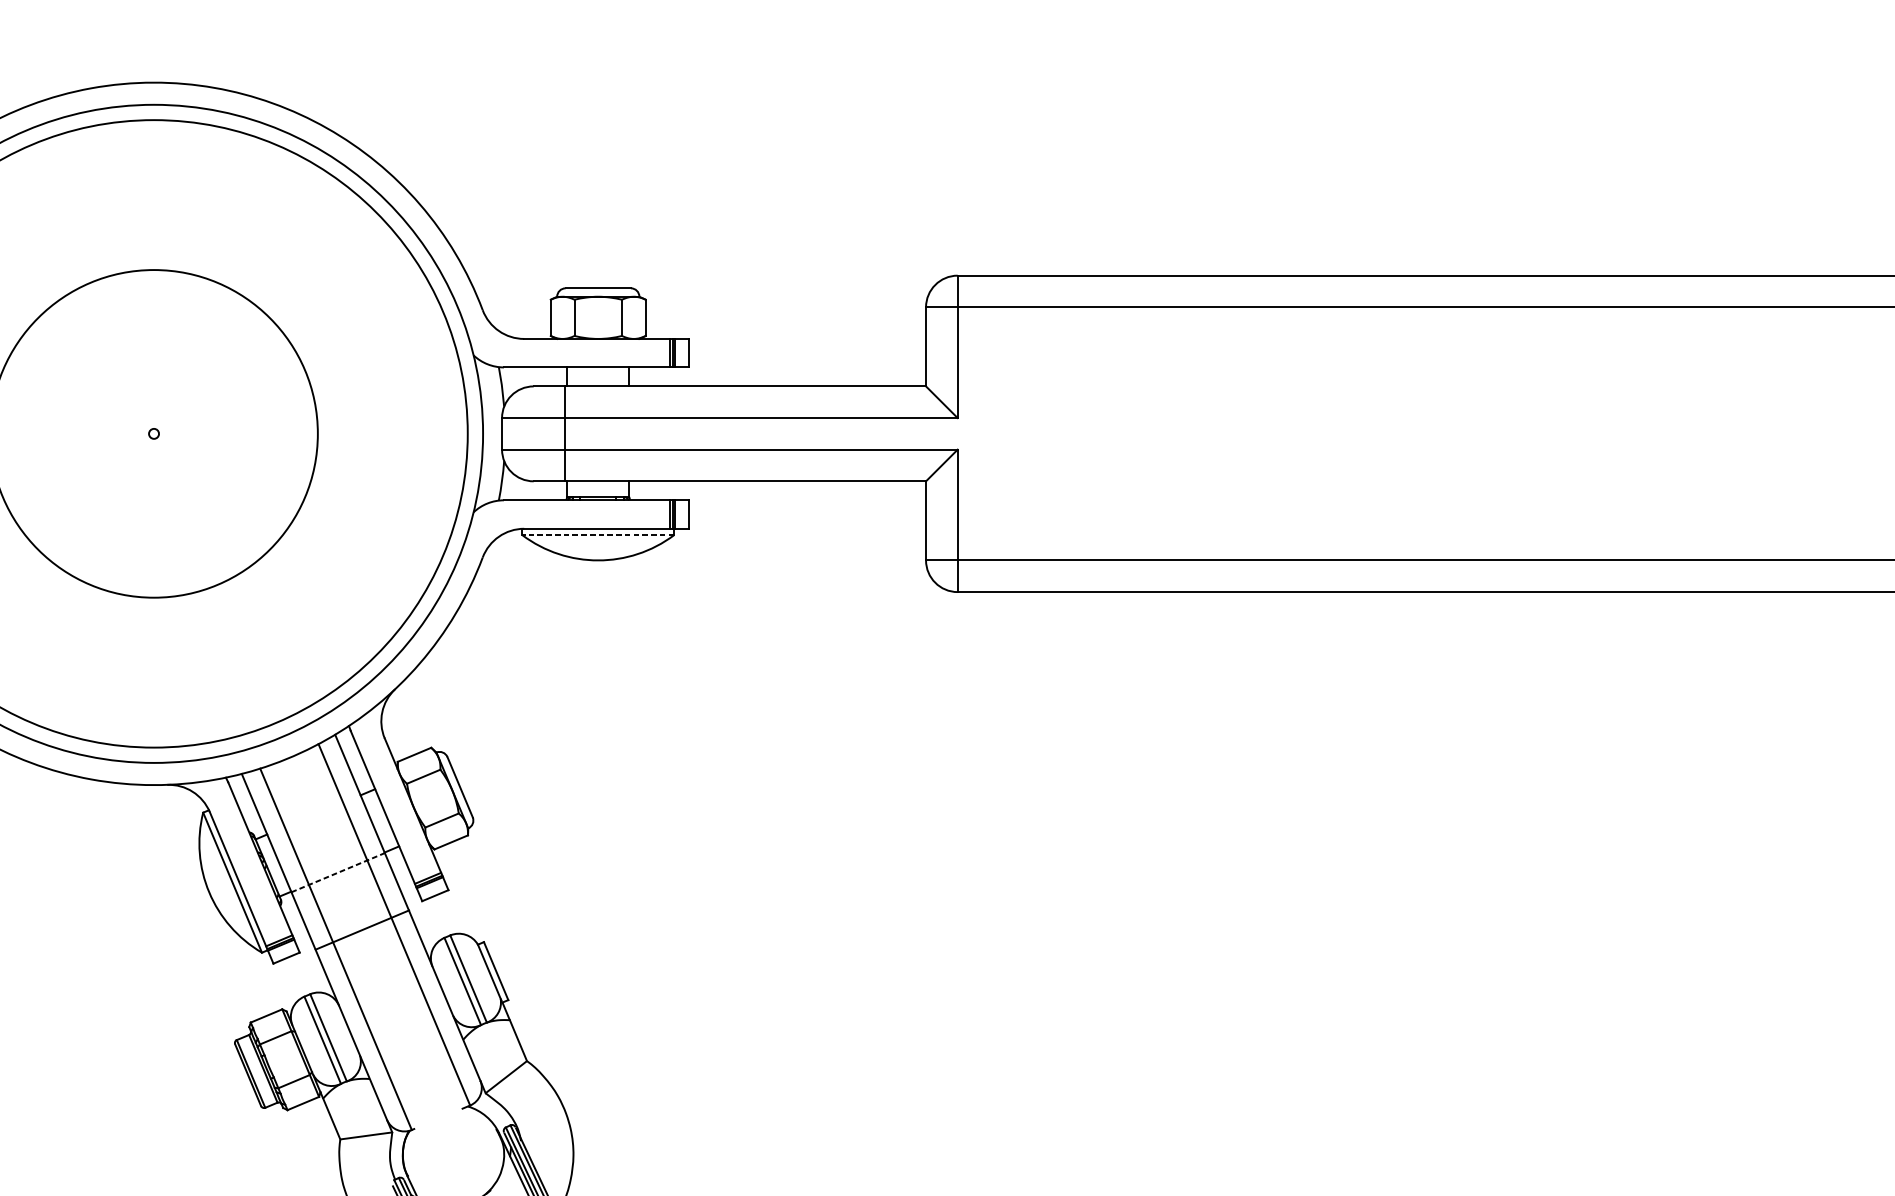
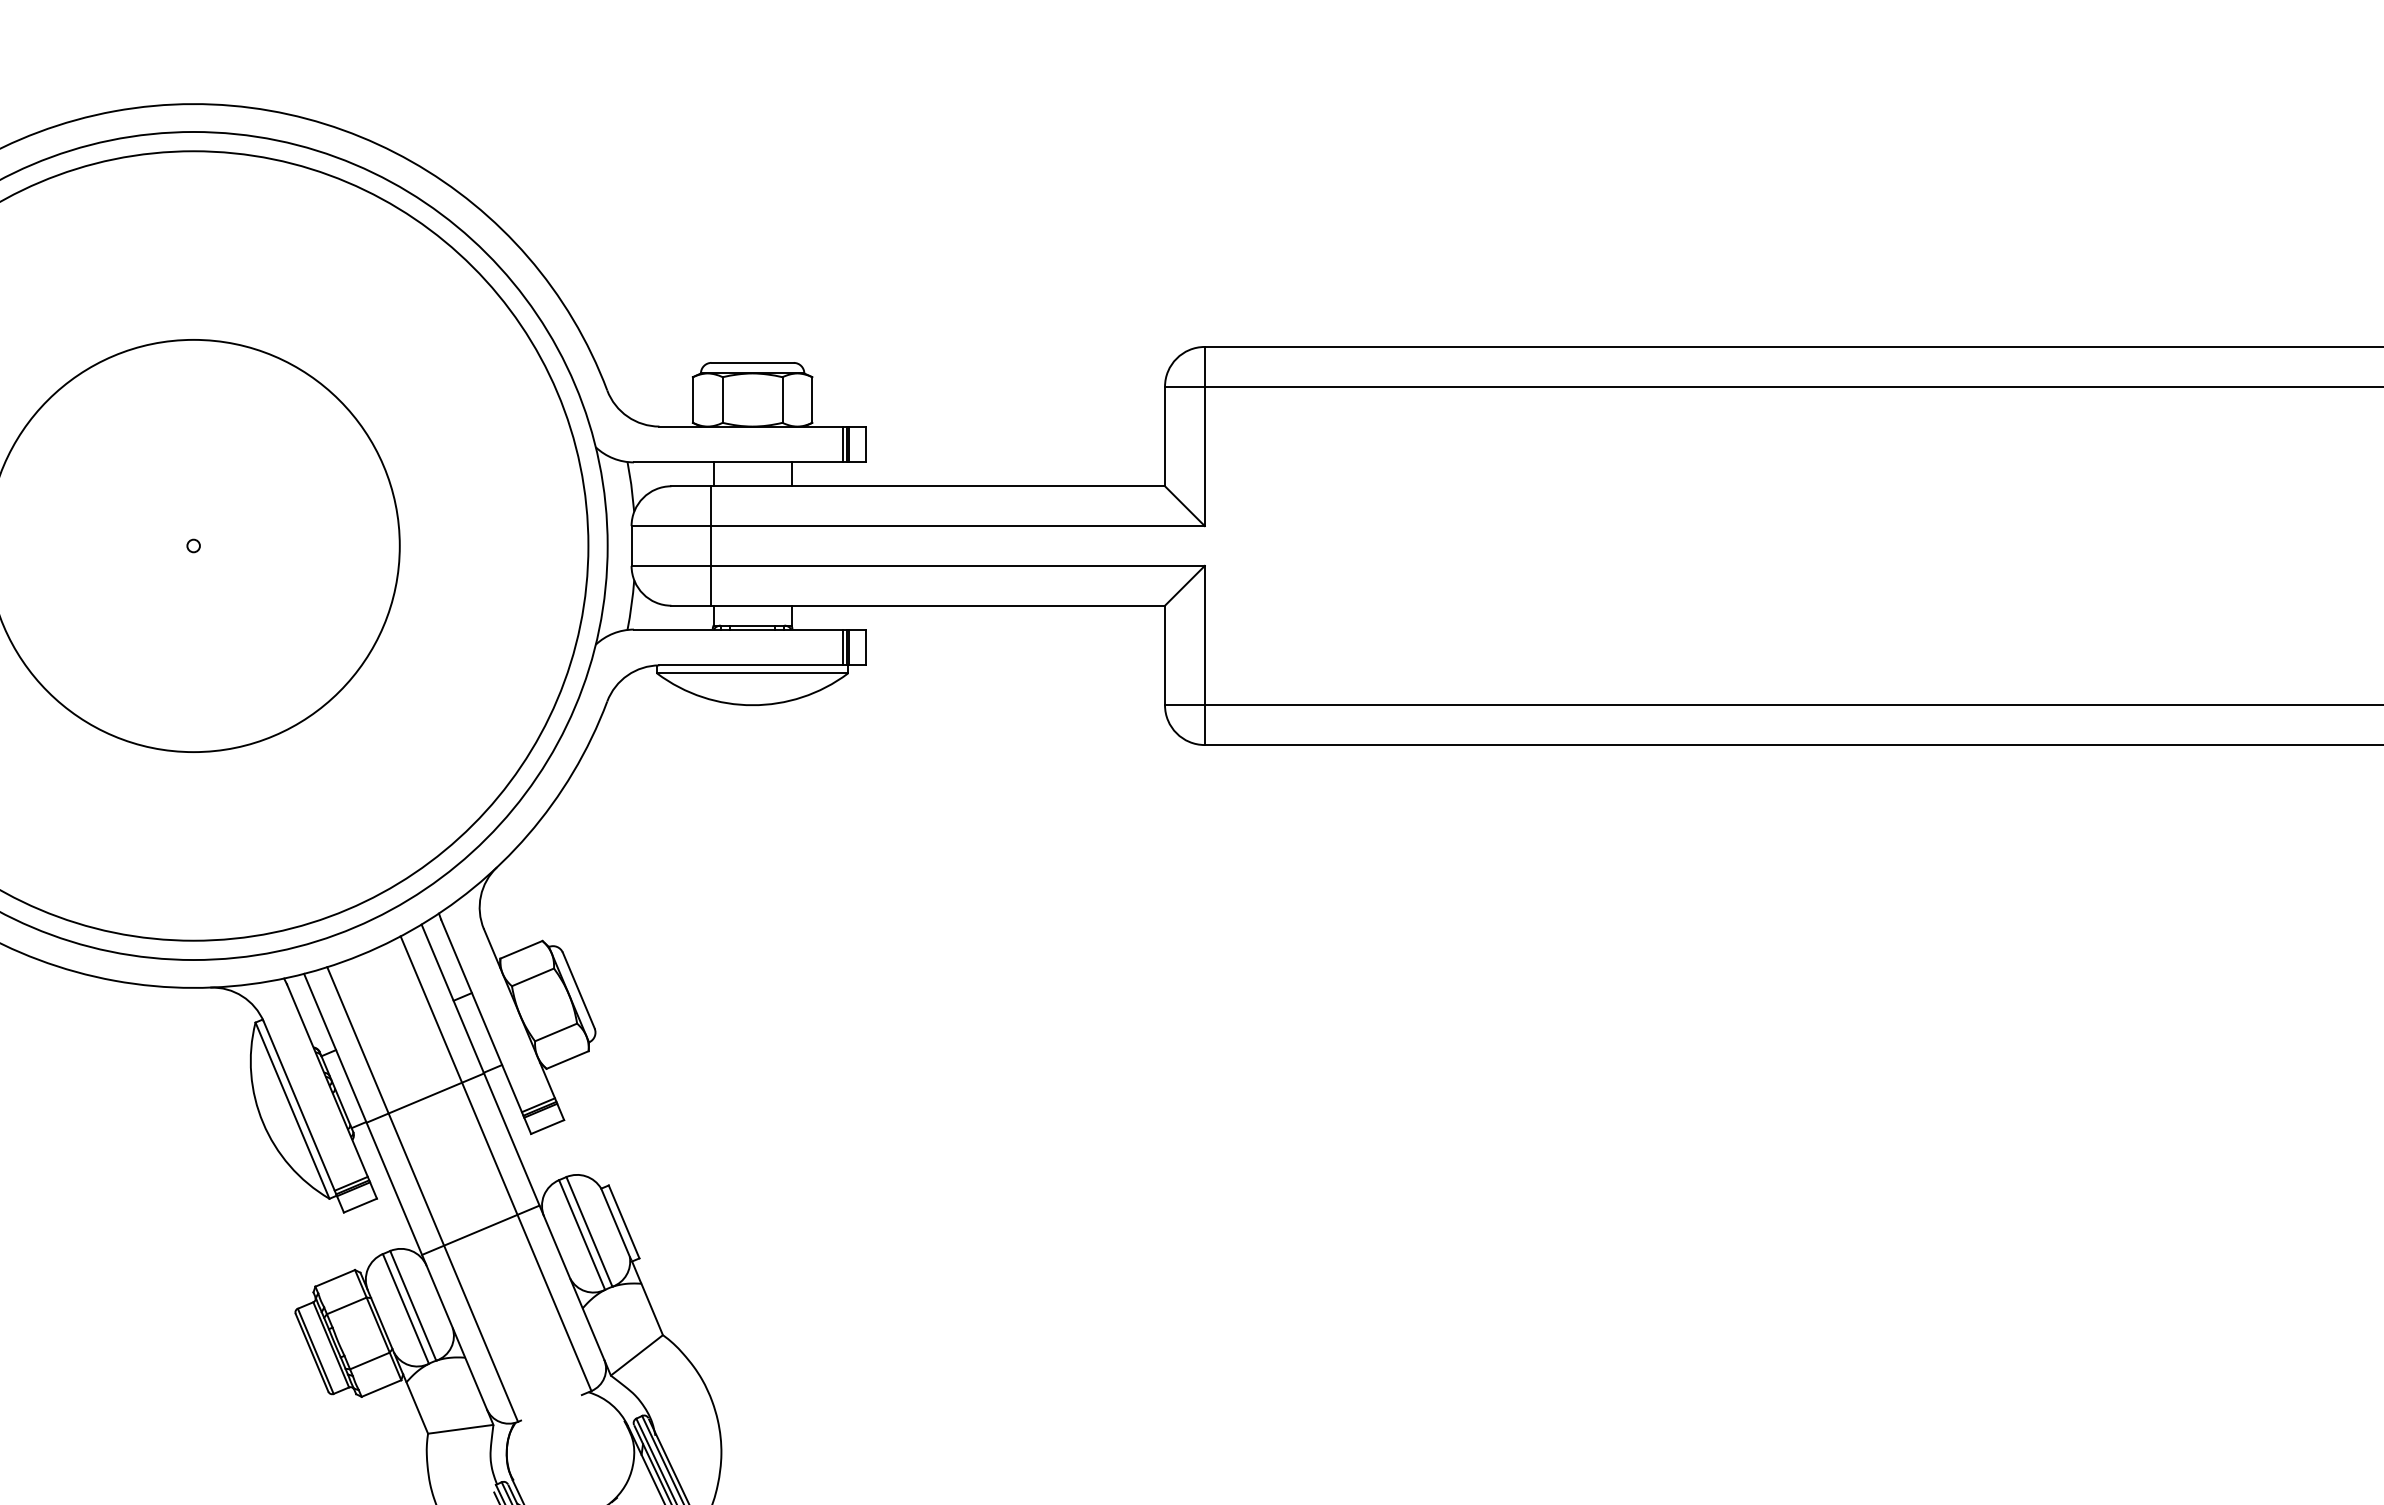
line: (598, 535) -> (752, 673), dashed -> solid
line: (338, 873) -> (425, 1098), dashed -> solid
line: (362, 929) -> (480, 1229), moved

